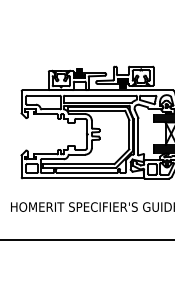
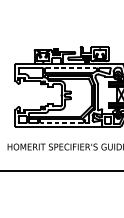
line: (100, 95) -> (71, 67), solid -> dashed
line: (87, 173) -> (62, 123), solid -> dashed

